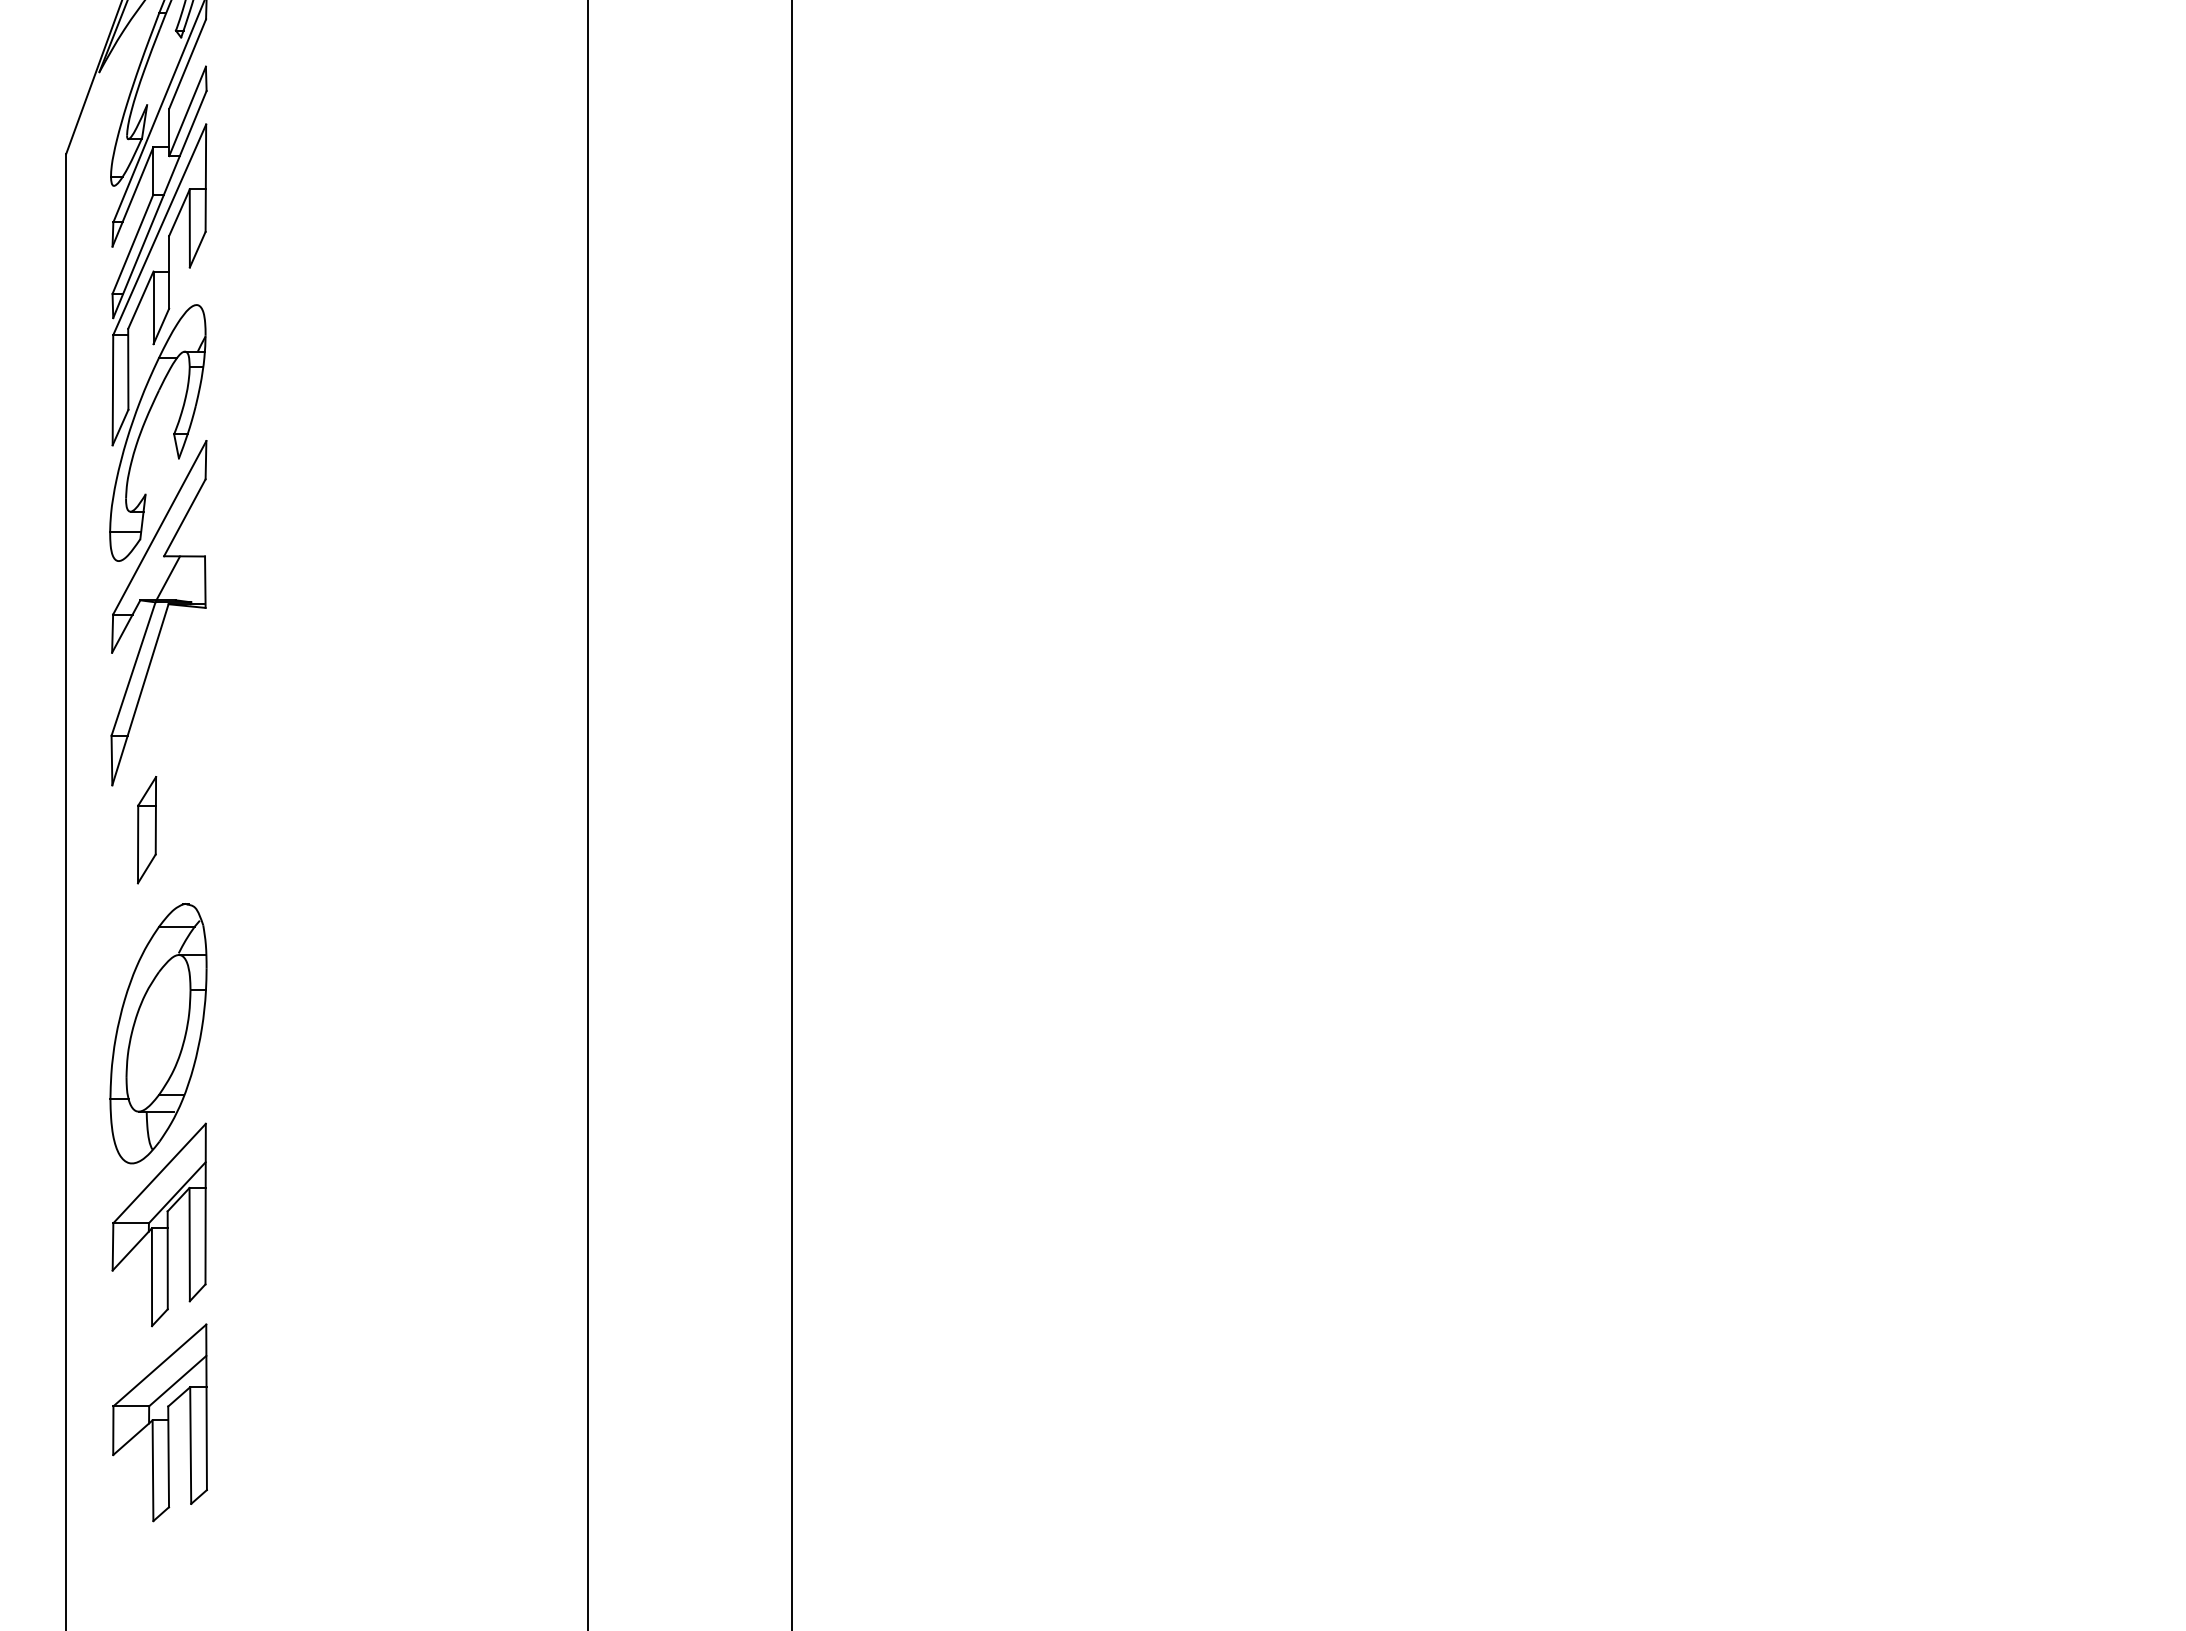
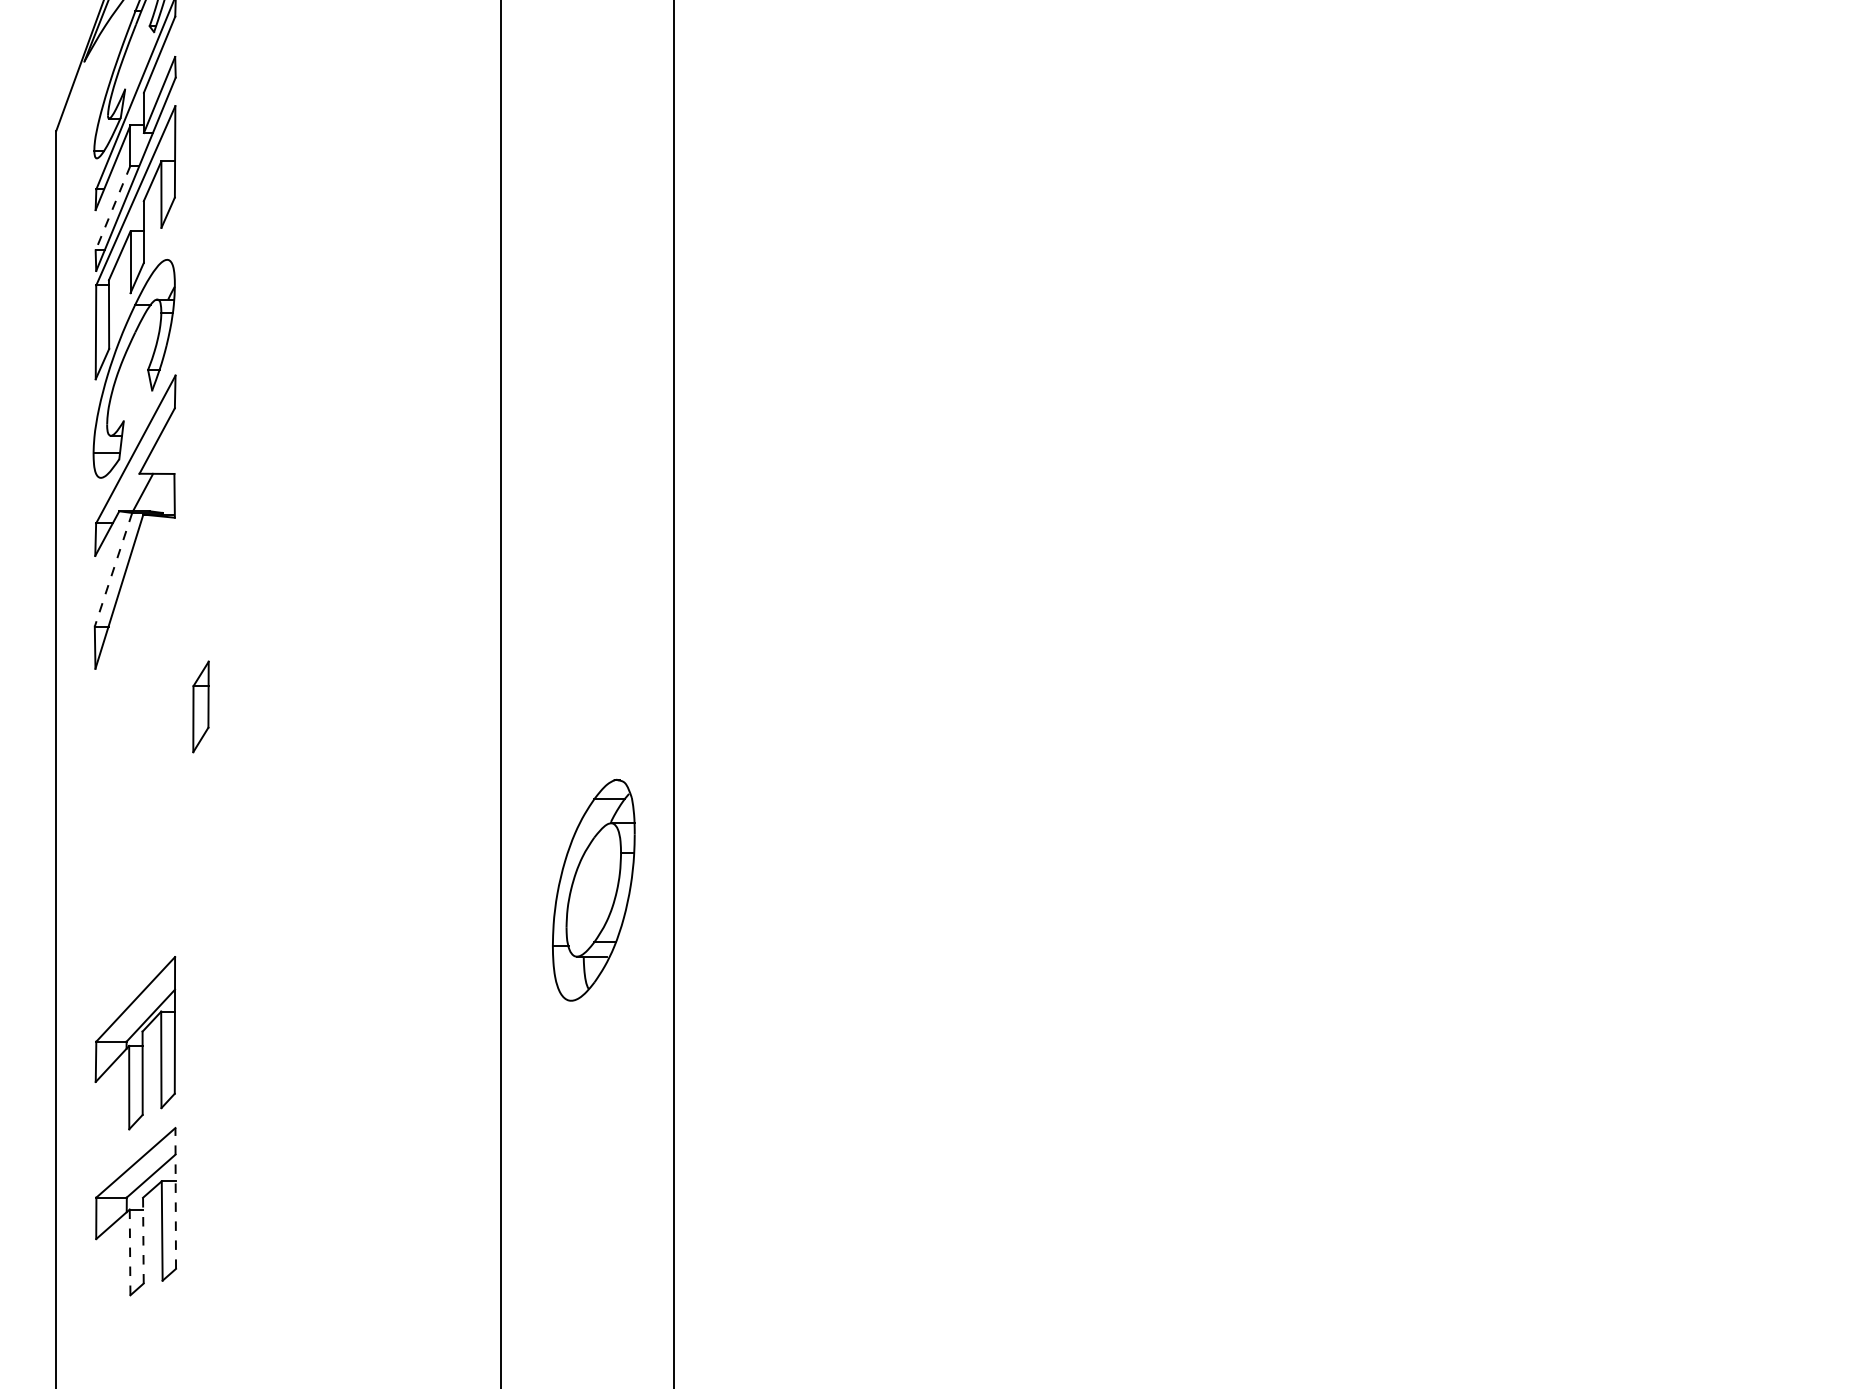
line: (133, 244) -> (113, 208), solid -> dashed
line: (133, 668) -> (113, 569), solid -> dashed
part: (146, 829) -> (200, 706), moved
part: (158, 1032) -> (593, 889), moved
line: (206, 1406) -> (175, 1197), solid -> dashed
line: (168, 1456) -> (143, 1240), solid -> dashed
line: (153, 1470) -> (130, 1252), solid -> dashed

